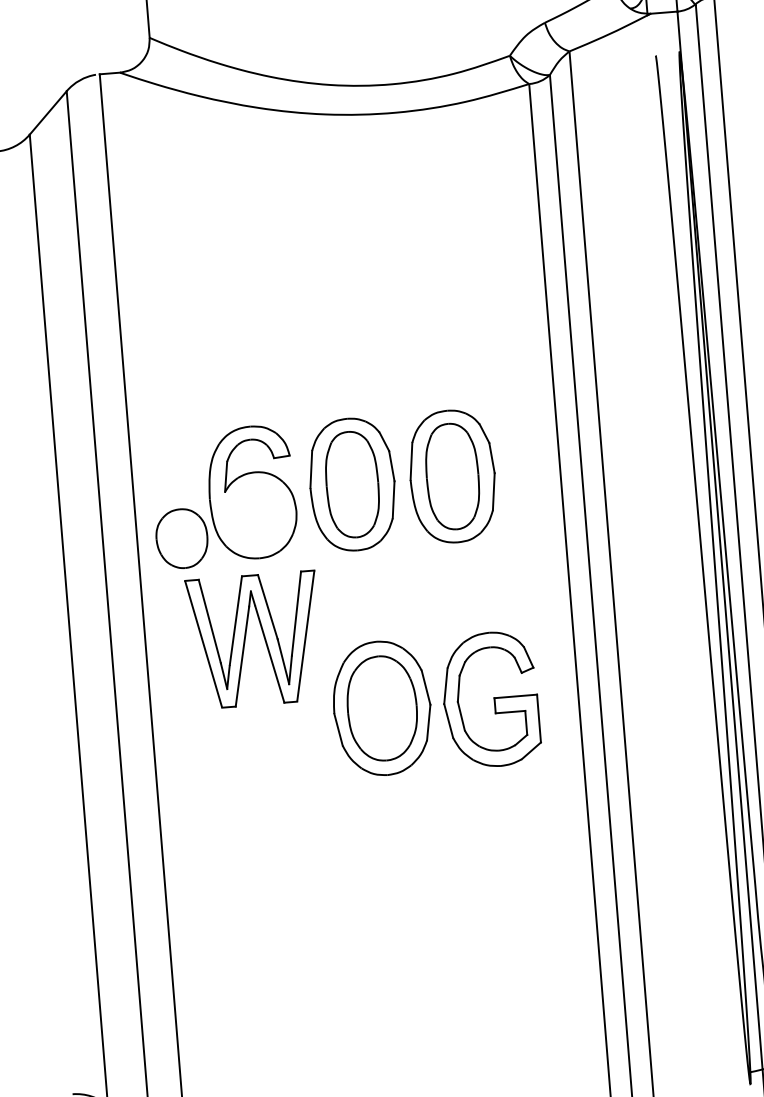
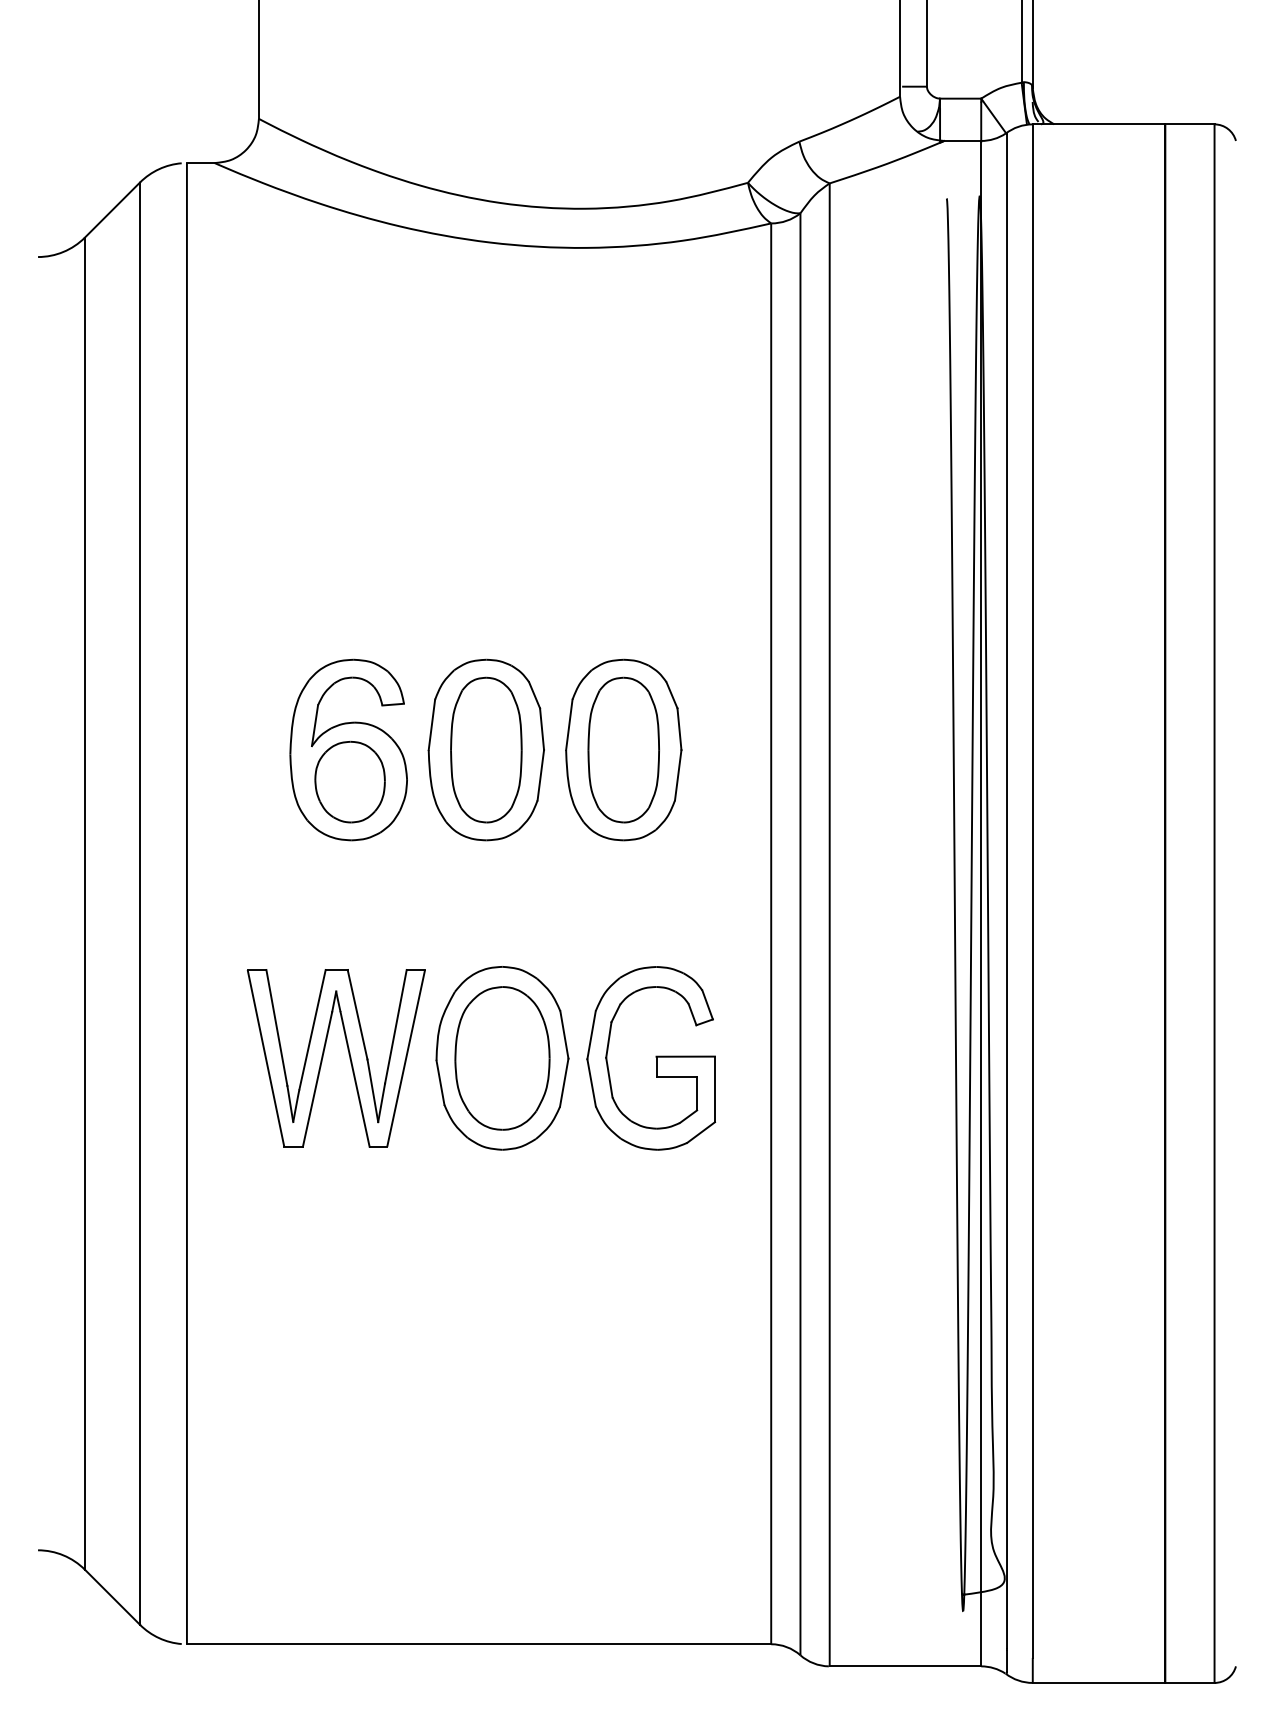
part: (181, 538) -> (349, 781), moved
part: (245, 640) -> (323, 1057), moved

